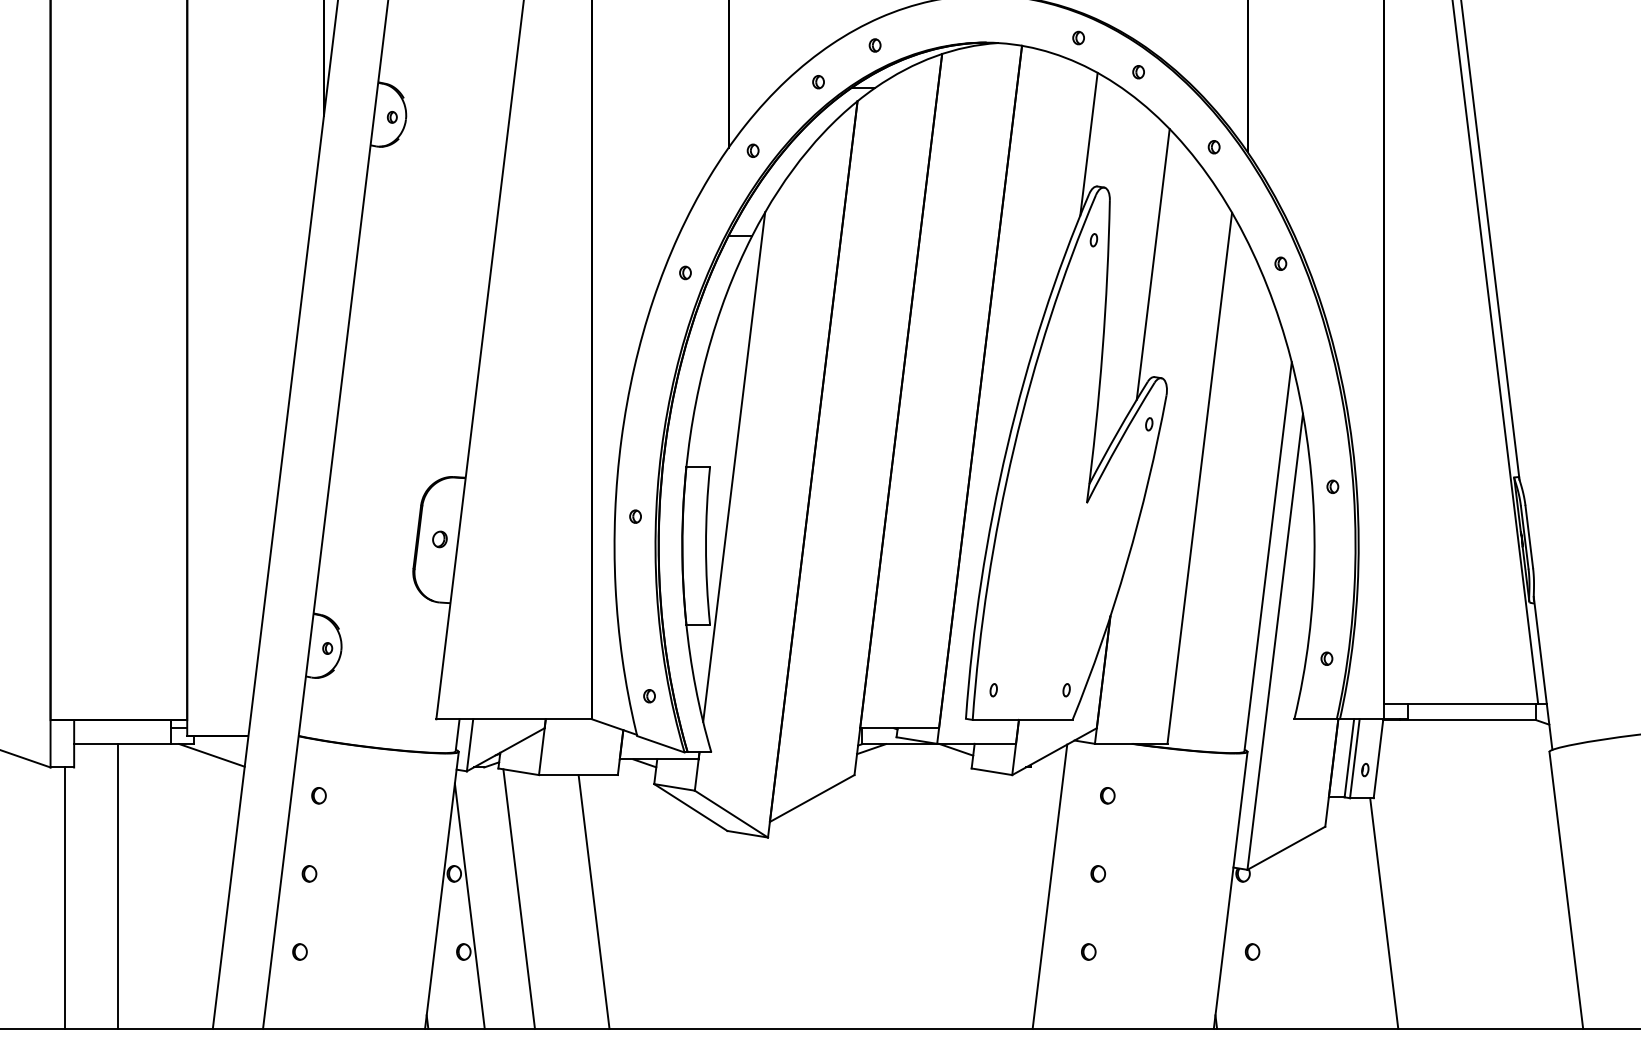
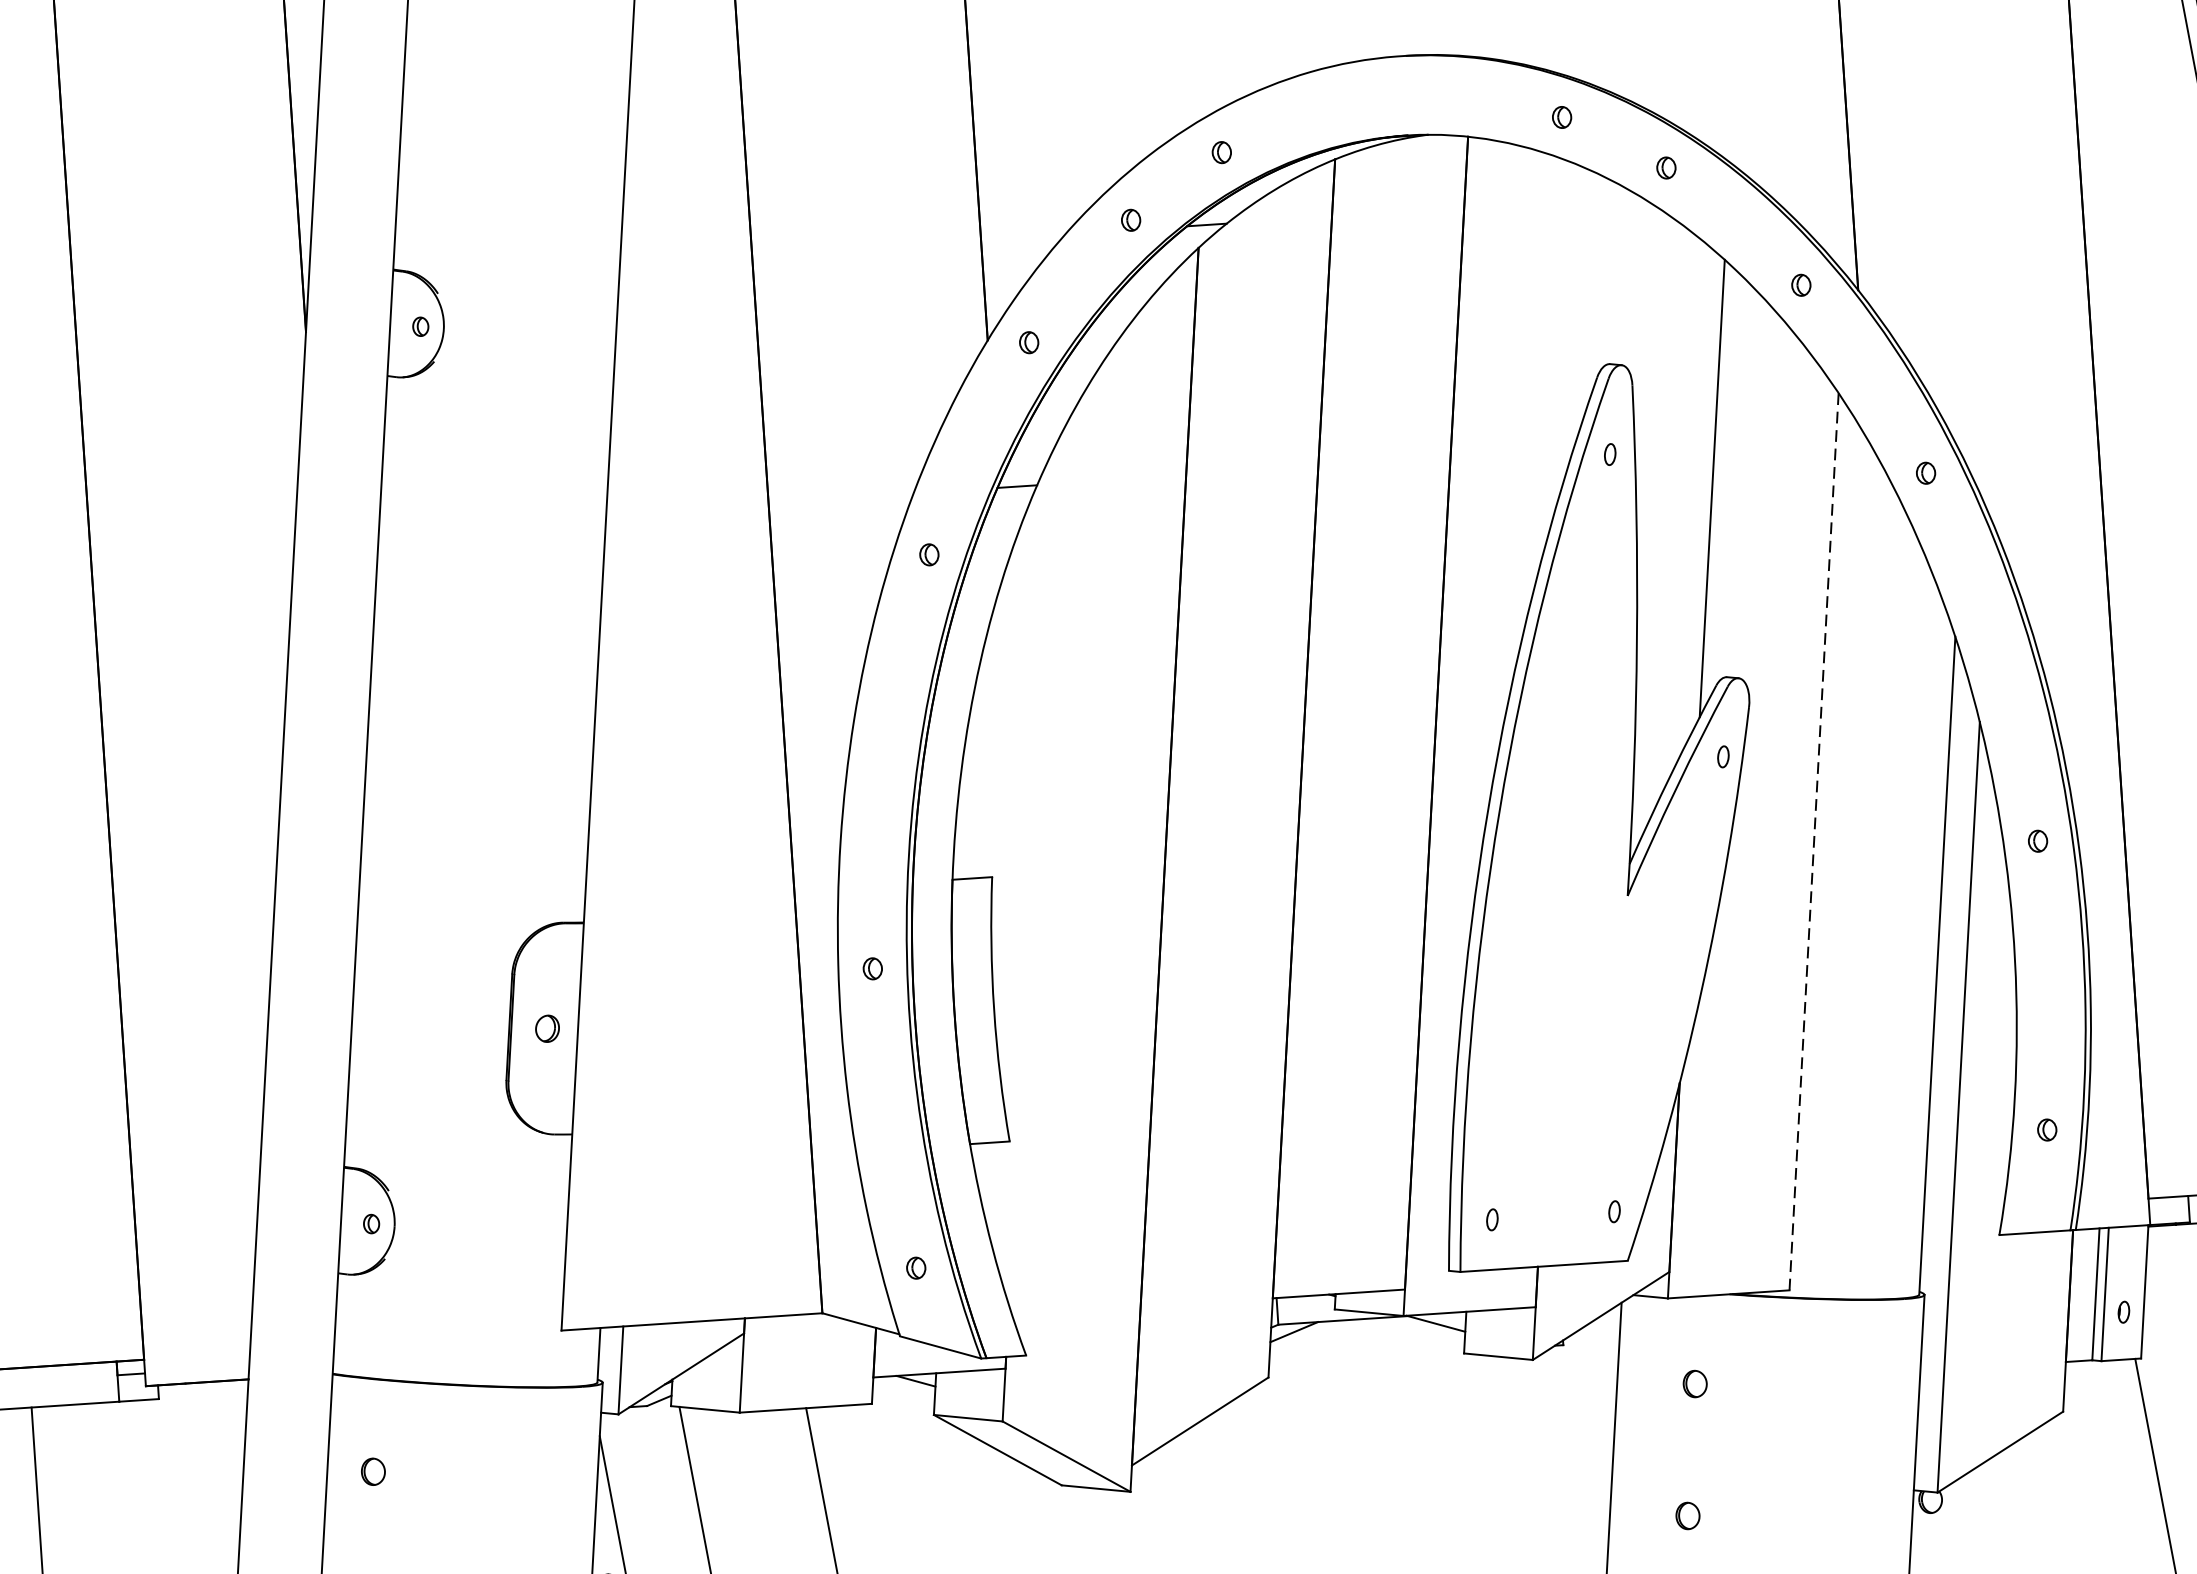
line: (1088, 143) -> (1590, 293), removed
line: (734, 466) -> (1033, 873), removed
line: (1199, 478) -> (1813, 842), solid -> dashed
line: (211, 755) -> (188, 1416), removed

